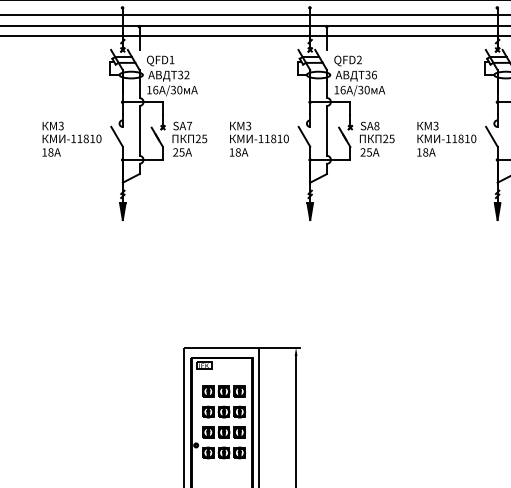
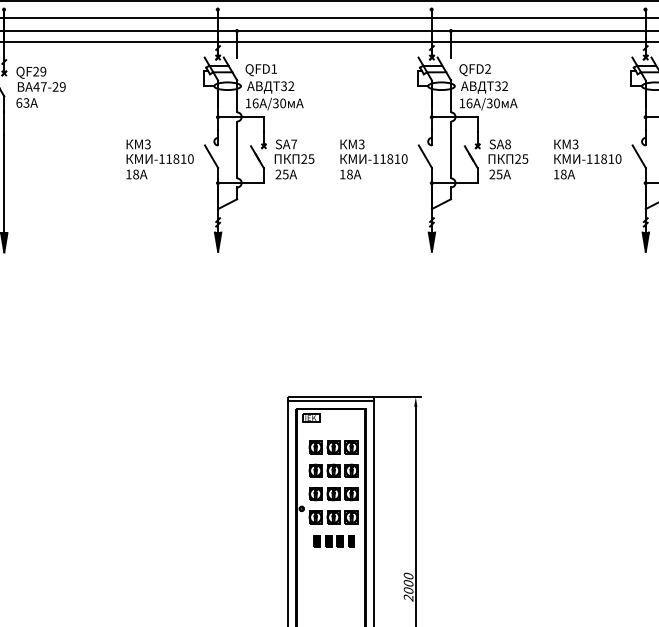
text: (374, 75) -> (505, 86), 36 -> 32
line: (221, 351) -> (330, 401), added
part: (223, 474) -> (333, 541), added

